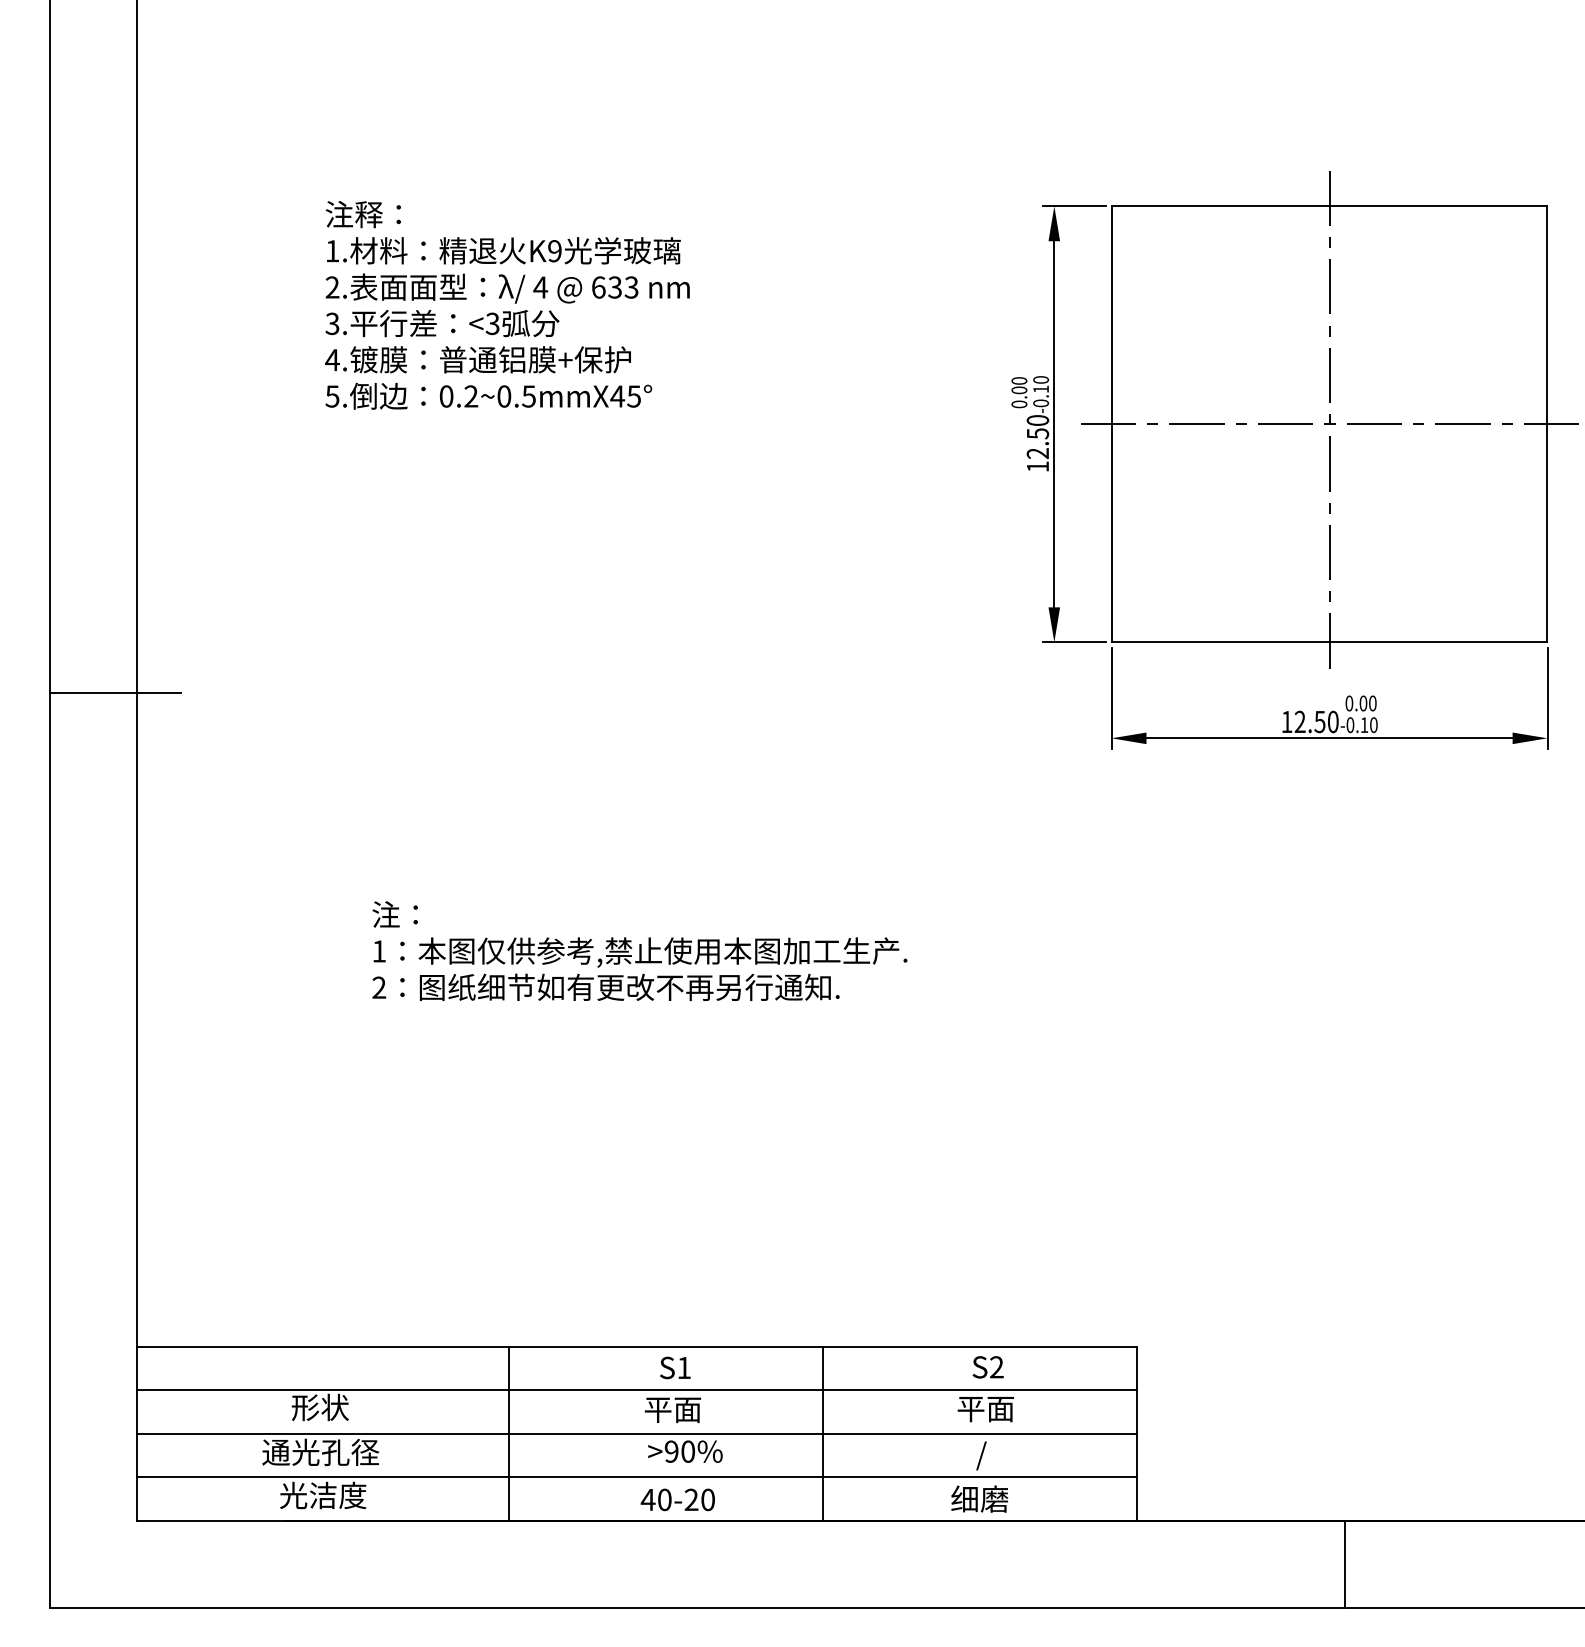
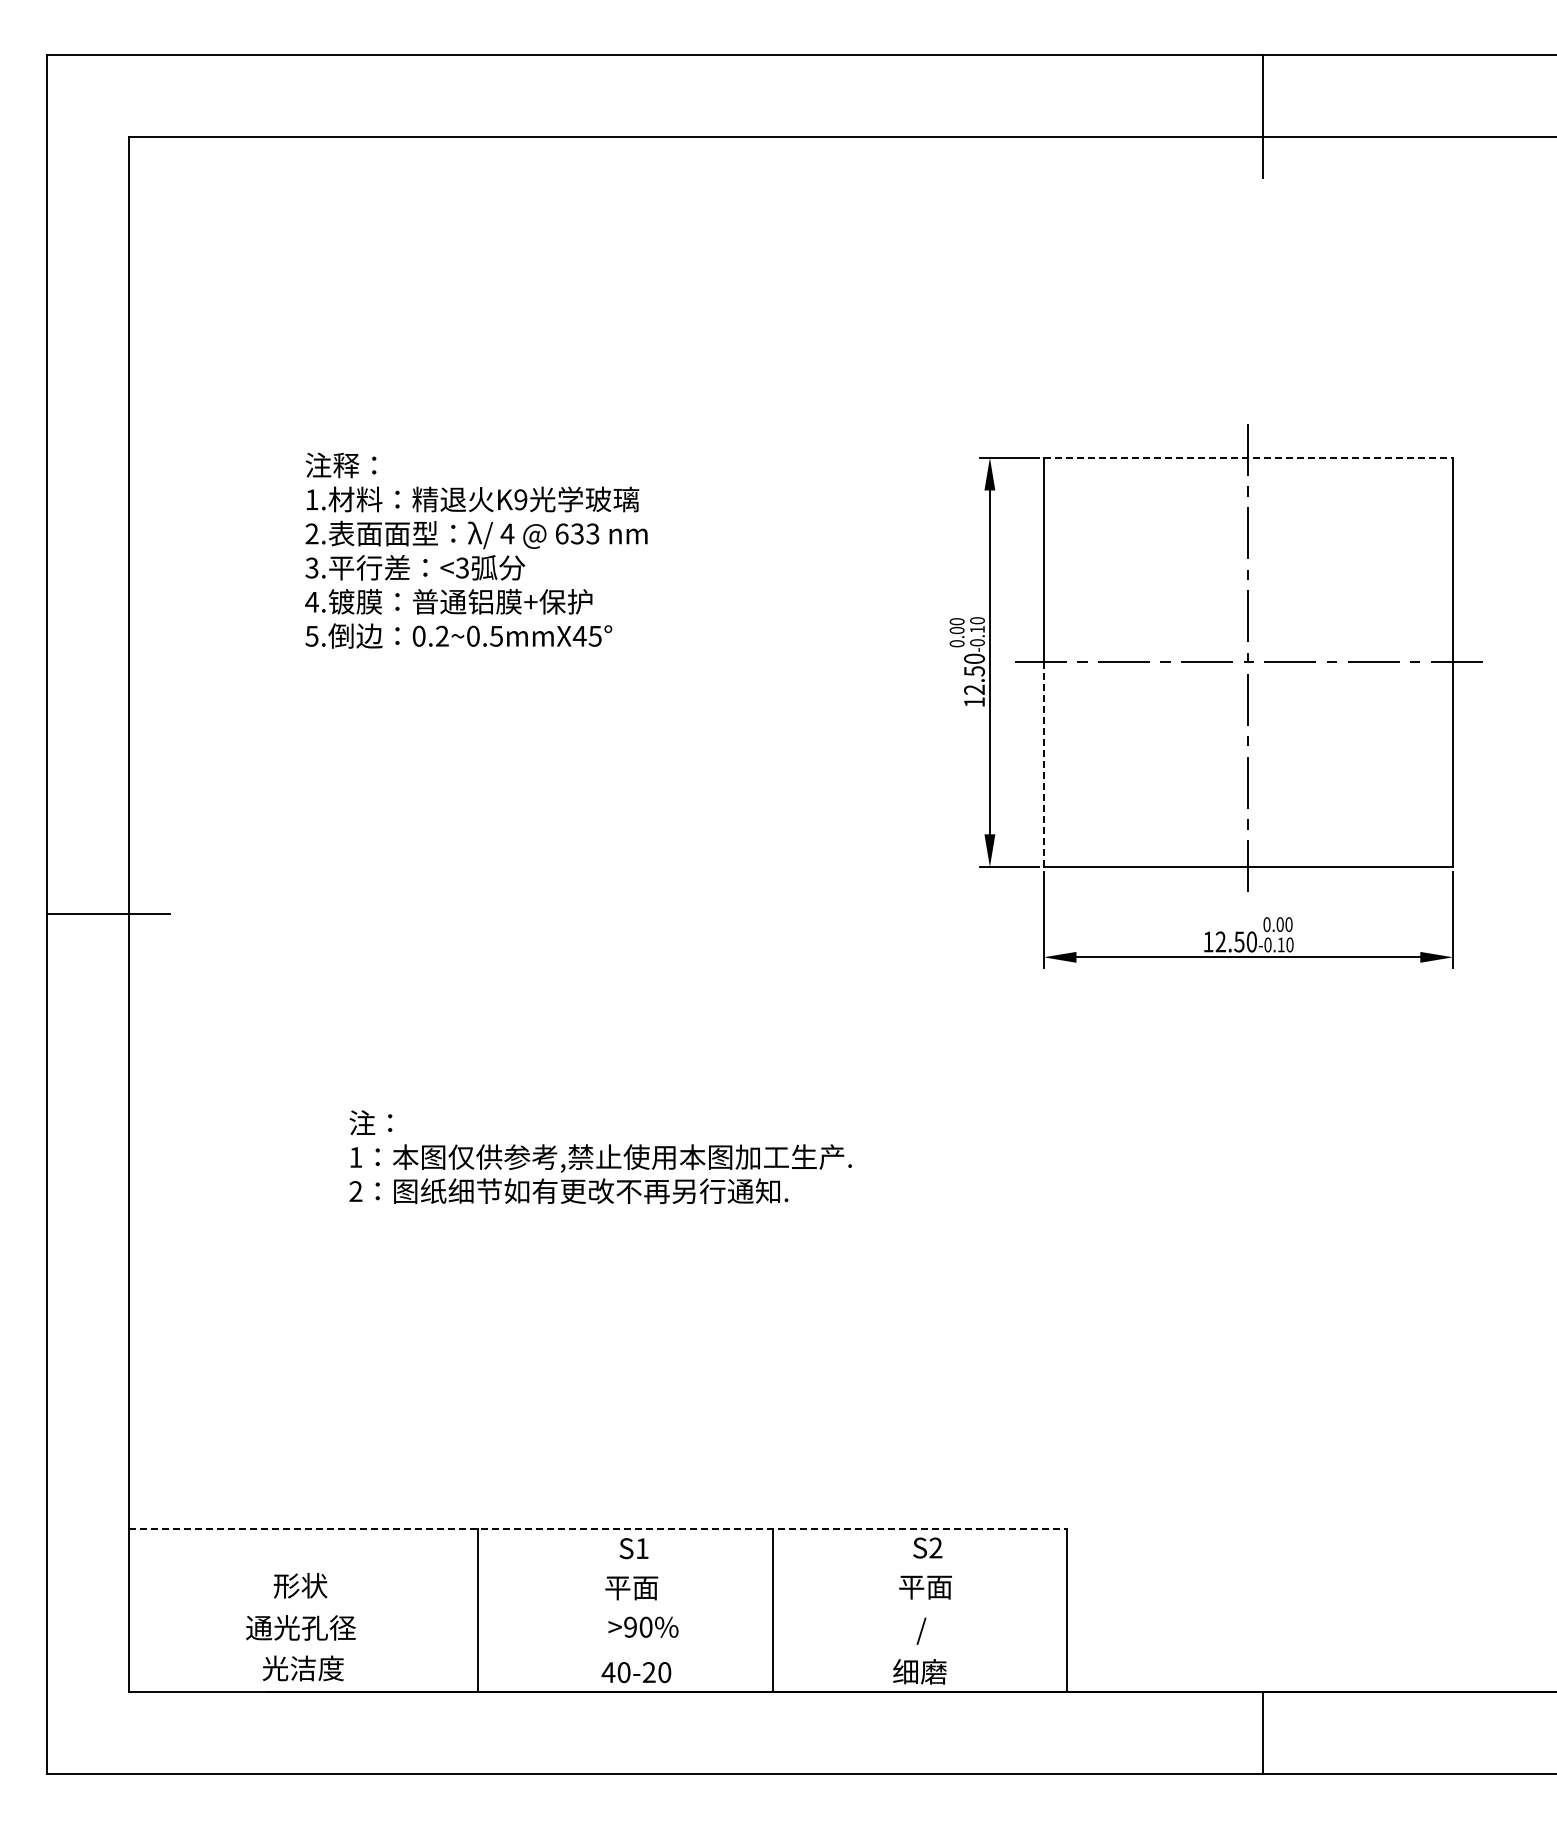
line: (1329, 206) -> (1248, 457), solid -> dashed
line: (1111, 533) -> (1043, 764), solid -> dashed
line: (637, 1346) -> (598, 1528), solid -> dashed
line: (636, 1390) -> (597, 1569), removed
line: (636, 1433) -> (597, 1610), removed
line: (636, 1477) -> (597, 1651), removed

